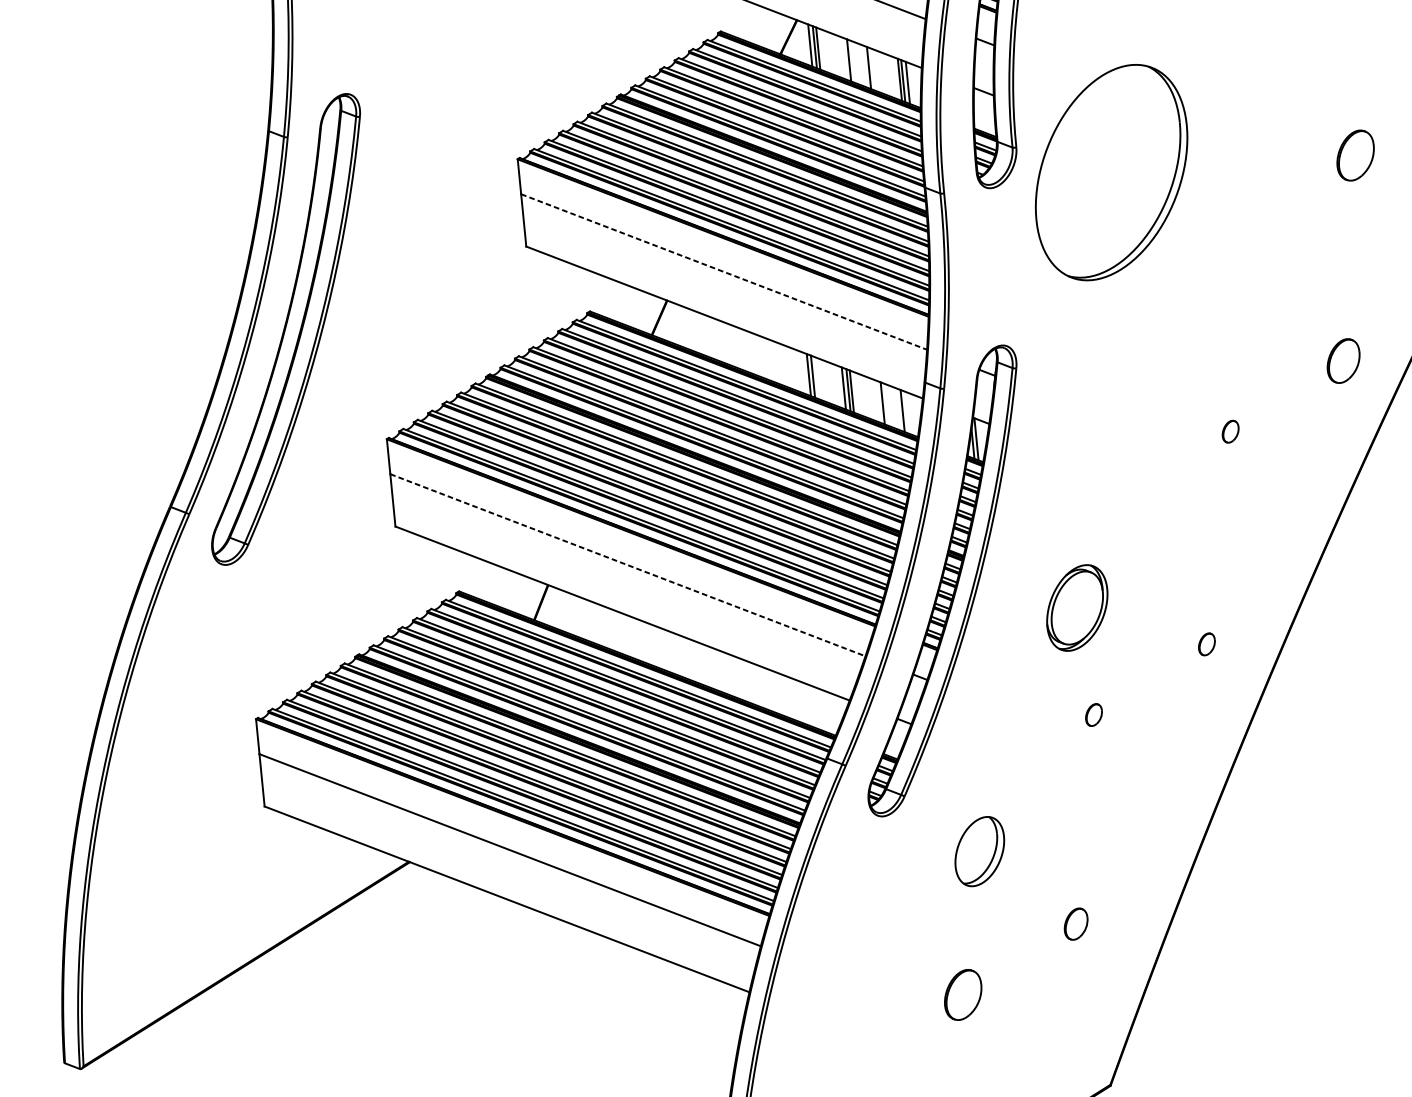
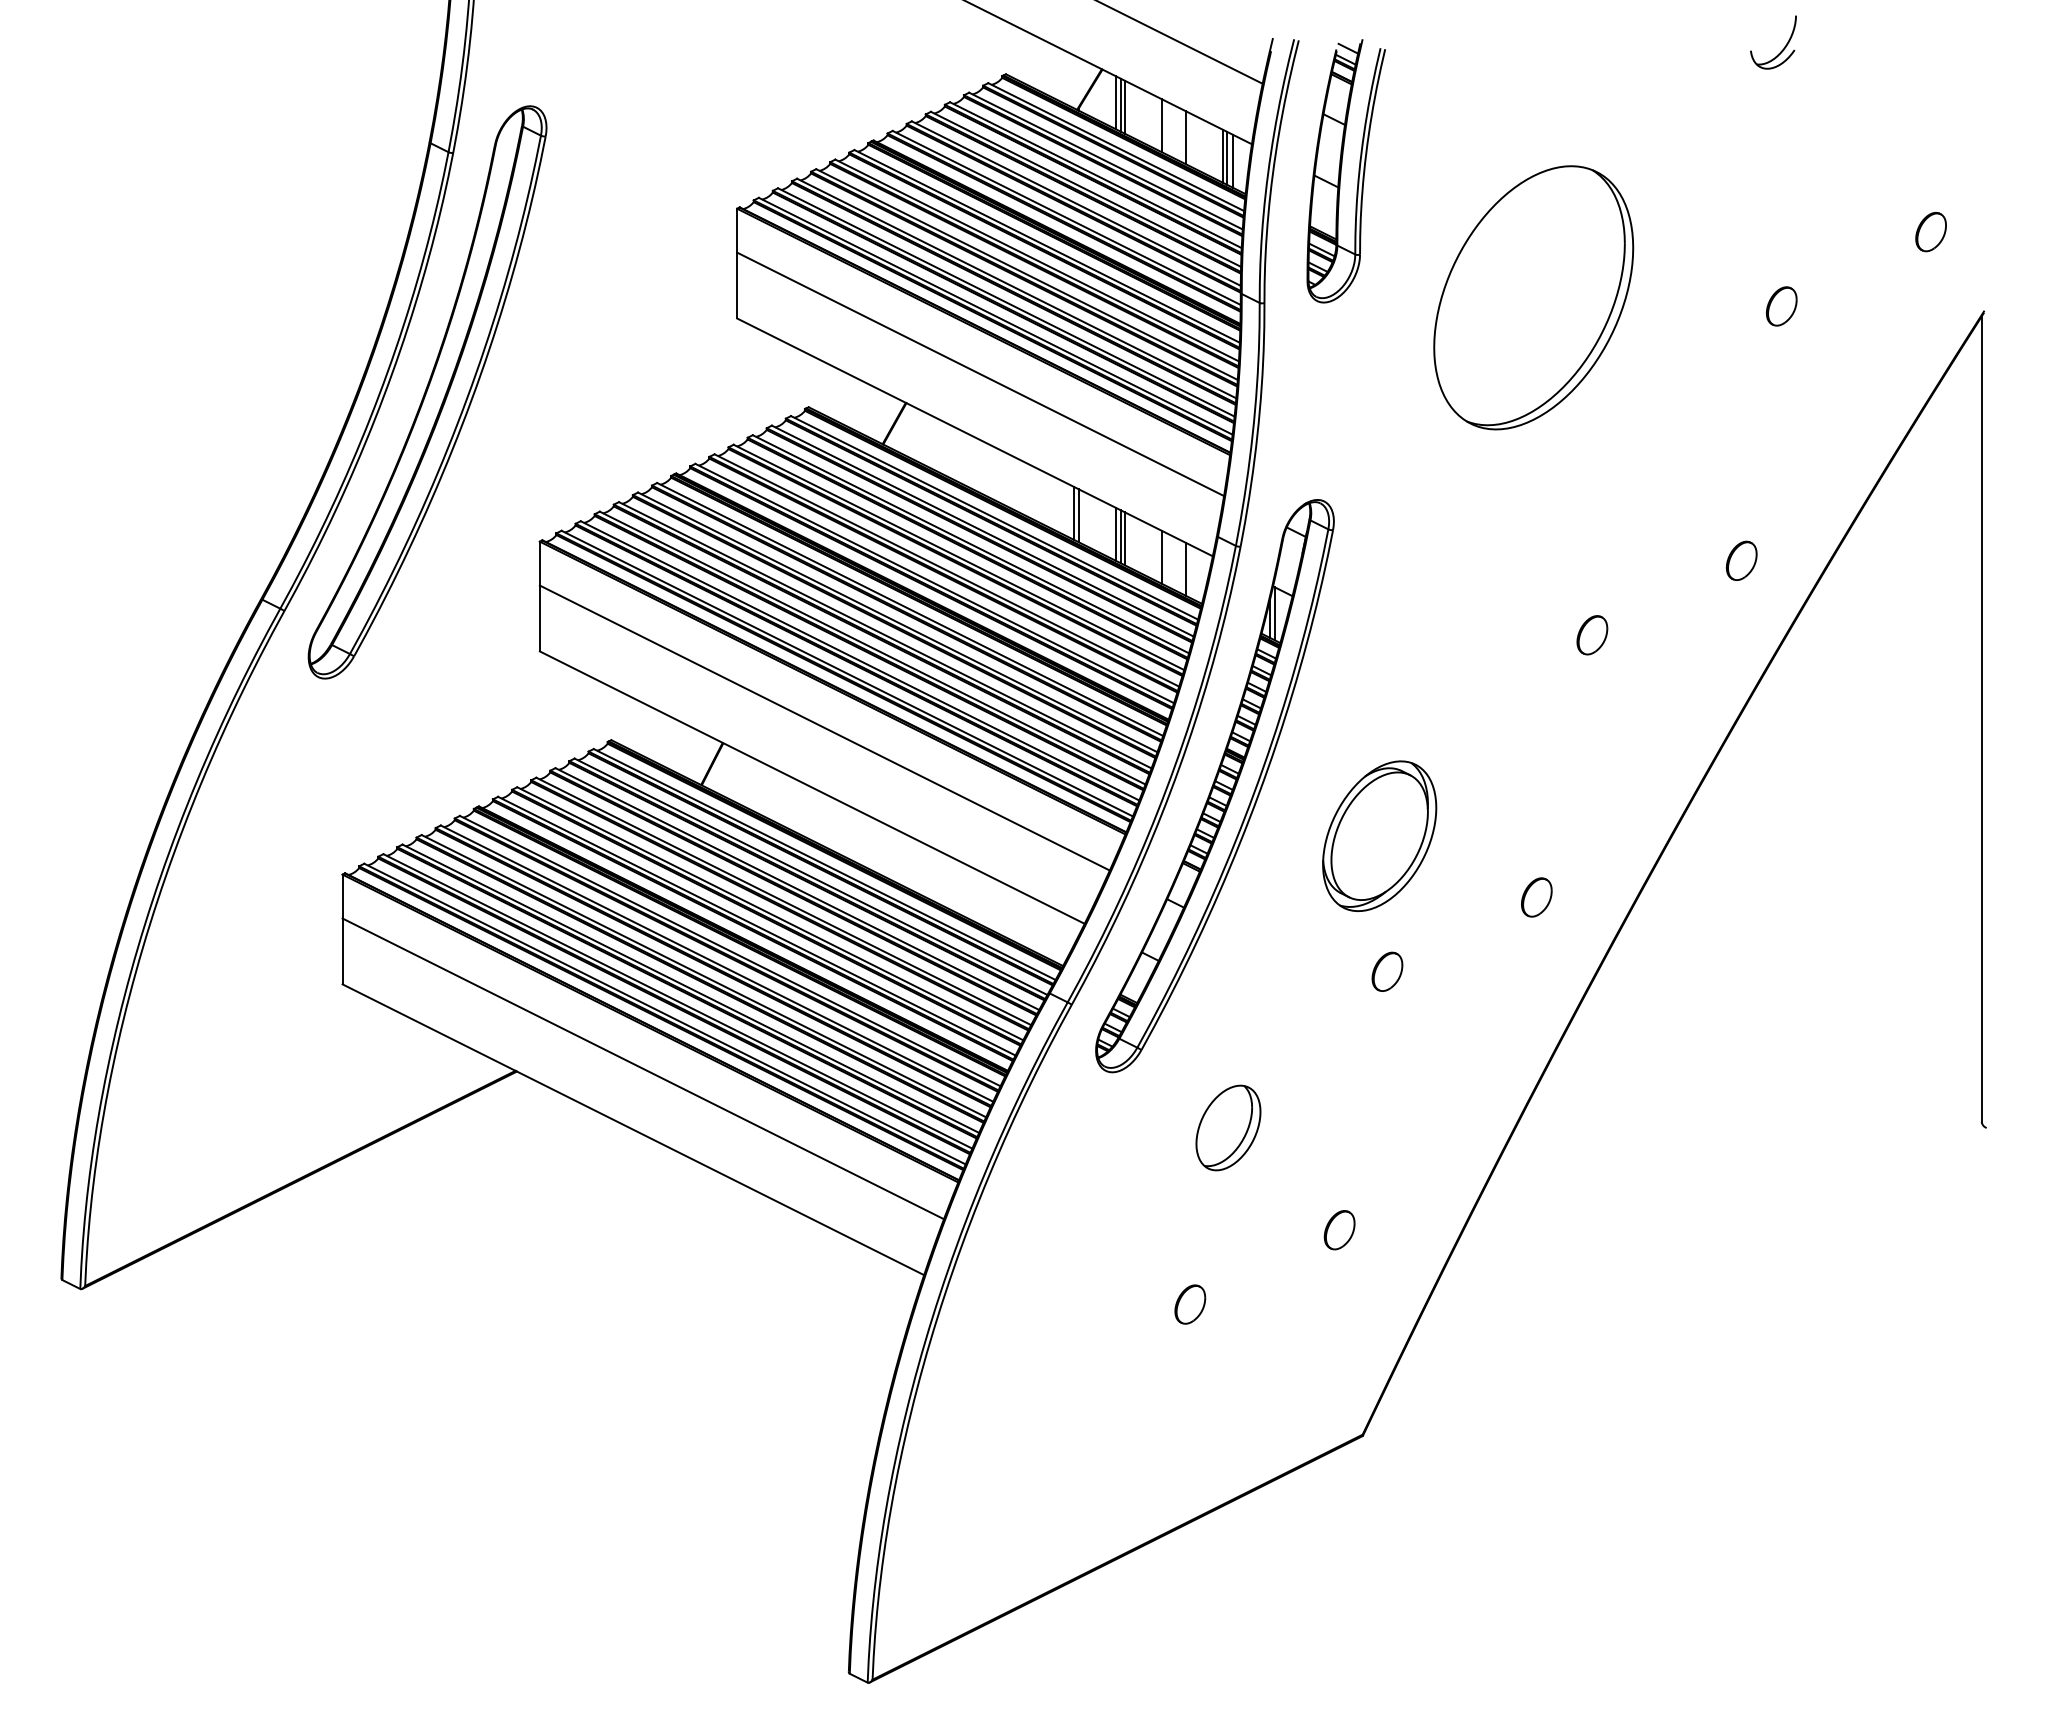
part: (1355, 155) -> (1781, 306), size x0.62
part: (1111, 172) -> (1533, 297), moved
line: (724, 272) -> (981, 374), dashed -> solid
part: (1343, 360) -> (1741, 560), size x0.71
part: (1230, 431) -> (1592, 635), size x1.43
line: (627, 565) -> (824, 728), dashed -> solid
part: (1077, 608) -> (1379, 836), size x1.43
part: (1206, 644) -> (1536, 897), size x1.43
part: (1094, 714) -> (1387, 971), size x1.43
part: (963, 994) -> (1190, 1304), size x0.62

